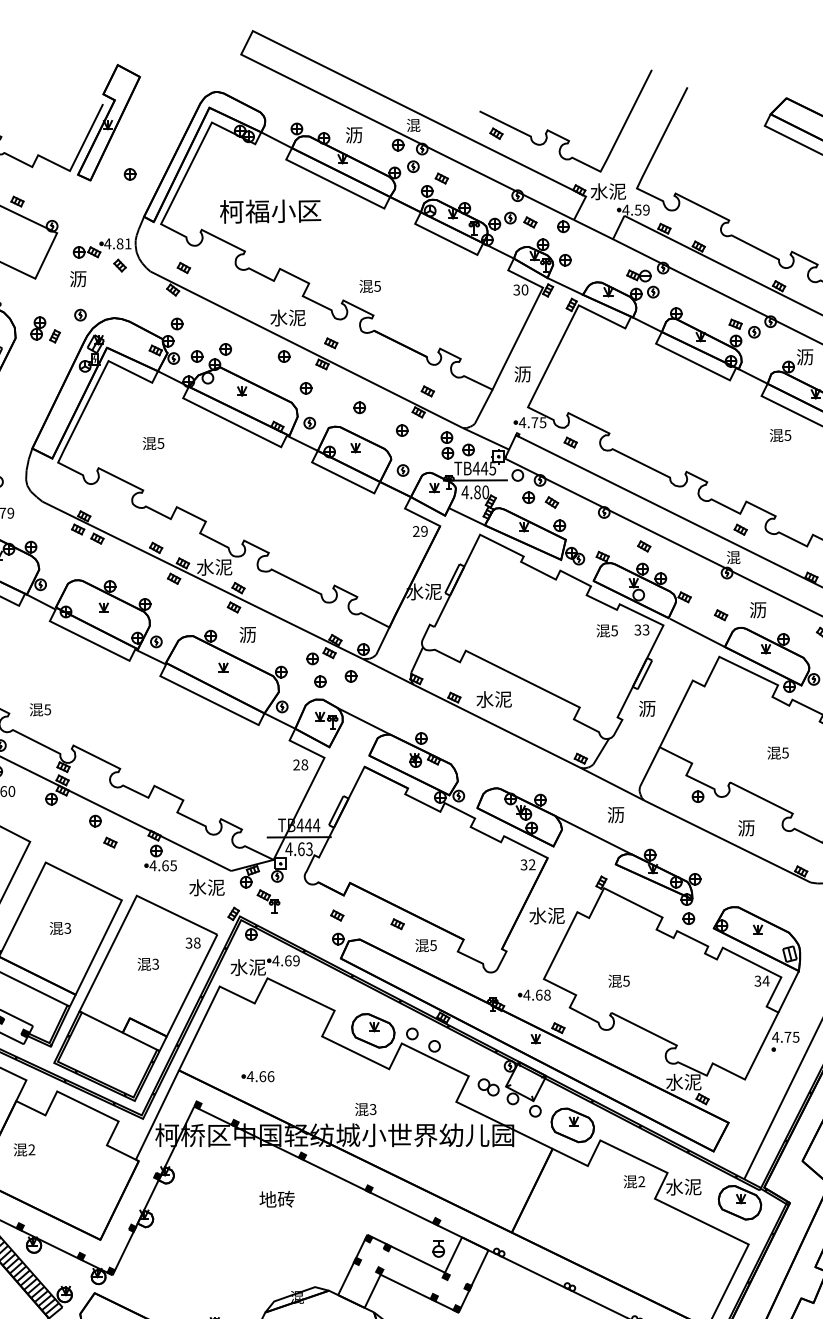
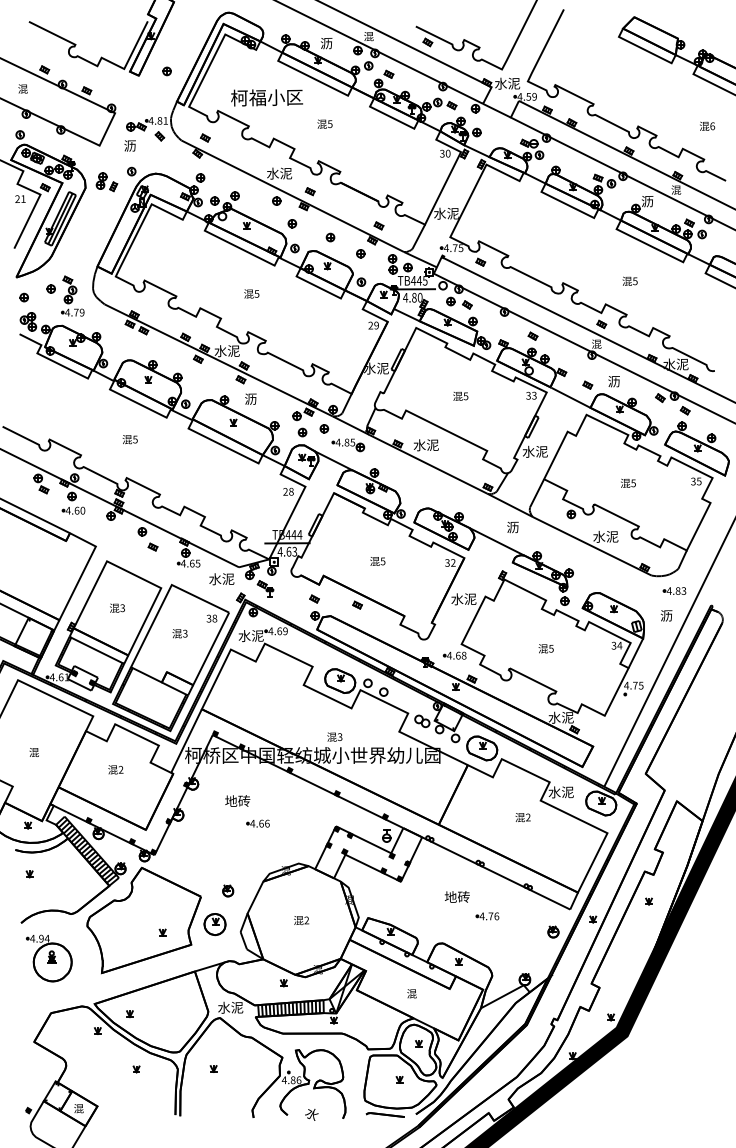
text: (369, 285) -> (324, 123), moved
text: (522, 373) -> (446, 213), 沥 -> 水泥
text: (779, 434) -> (629, 280), moved
text: (153, 442) -> (251, 293), moved
text: (606, 631) -> (460, 396), moved
part: (384, 699) -> (348, 445), added
text: (646, 708) -> (534, 451), 沥 -> 水泥
text: (39, 709) -> (129, 439), moved
text: (745, 827) -> (605, 536), 沥 -> 水泥
text: (425, 945) -> (377, 561), moved
text: (618, 980) -> (545, 648), moved
part: (257, 1076) -> (257, 823), moved
text: (23, 1149) -> (115, 769), moved
text: (633, 1181) -> (522, 817), moved
text: (276, 1198) -> (237, 800), moved

